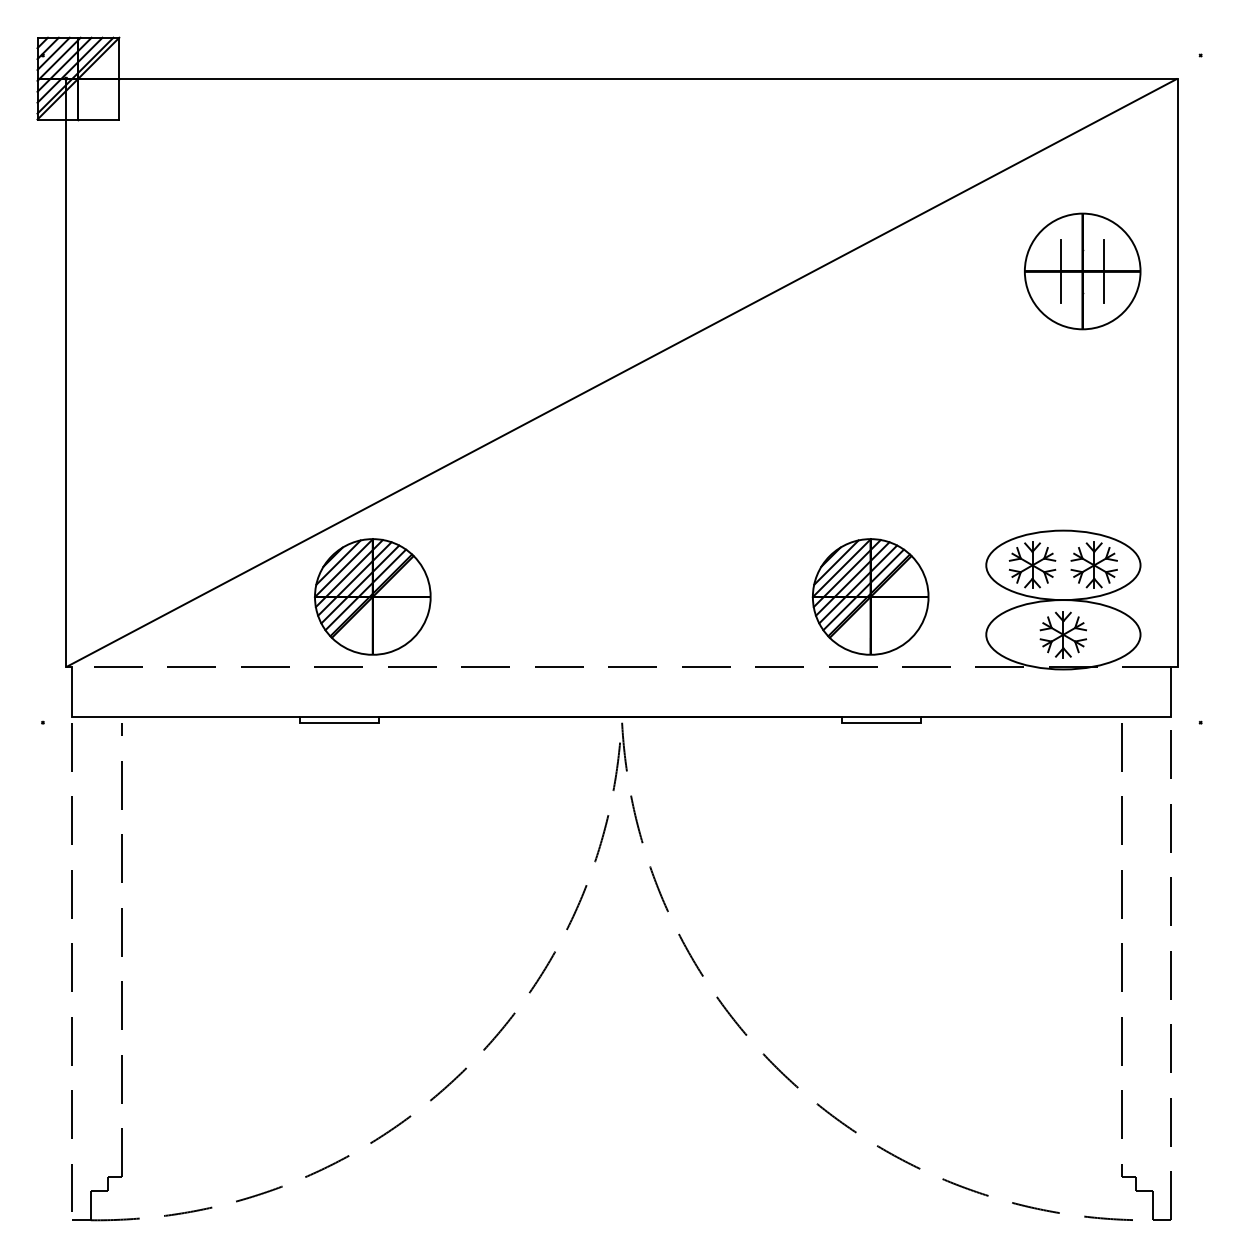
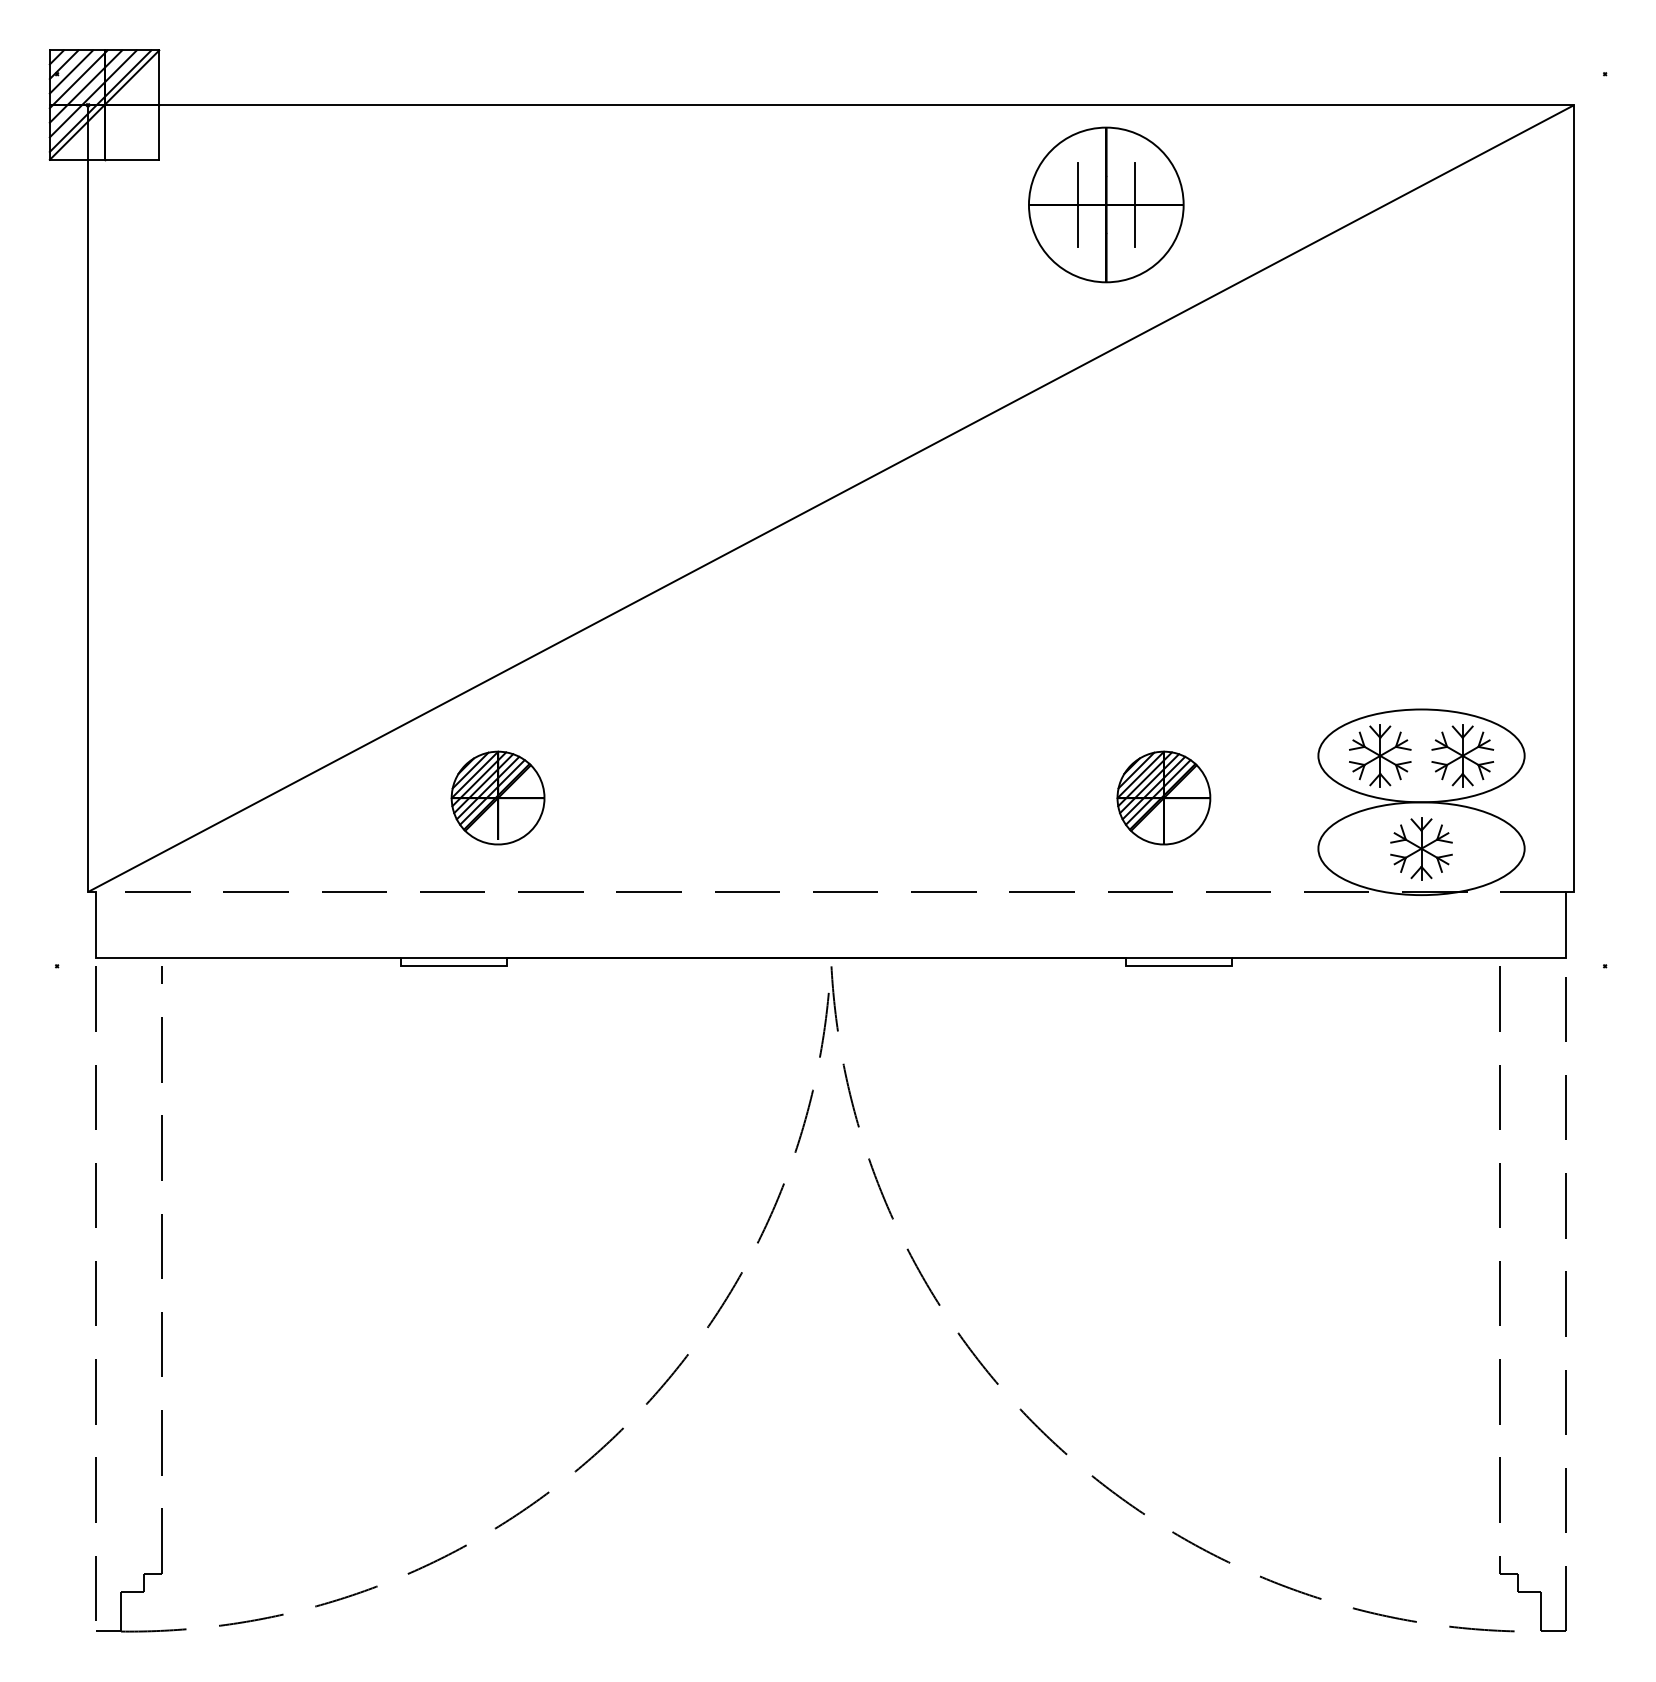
part: (1082, 271) -> (1106, 204), moved
part: (372, 596) -> (497, 797), size x0.6
part: (870, 596) -> (1163, 797), size x0.6

